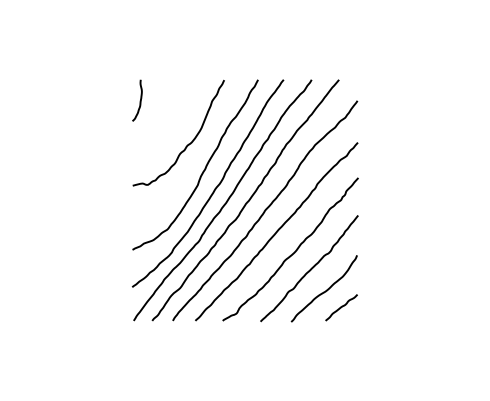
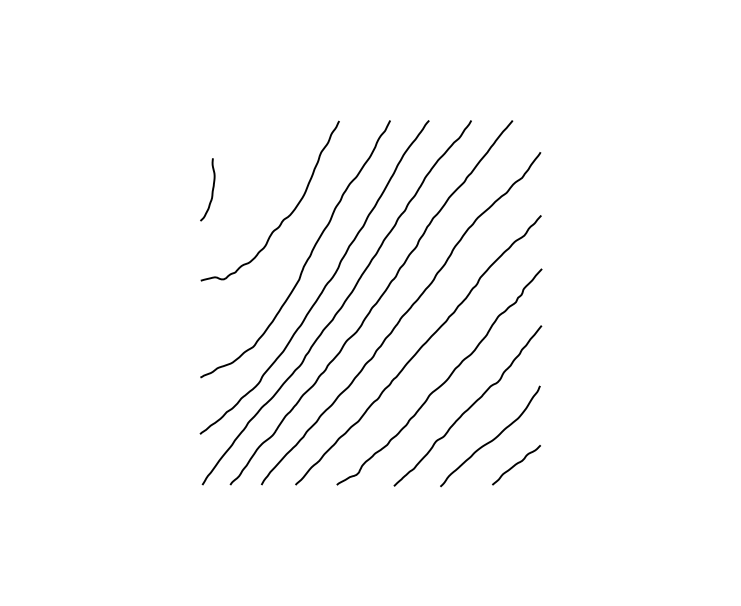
curve: (139, 101) -> (211, 191), moved

